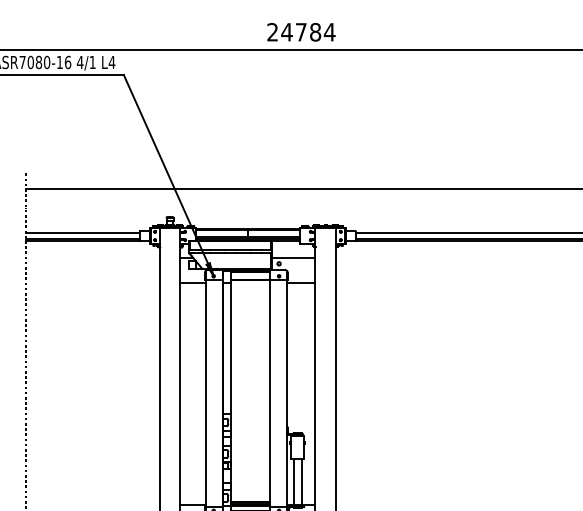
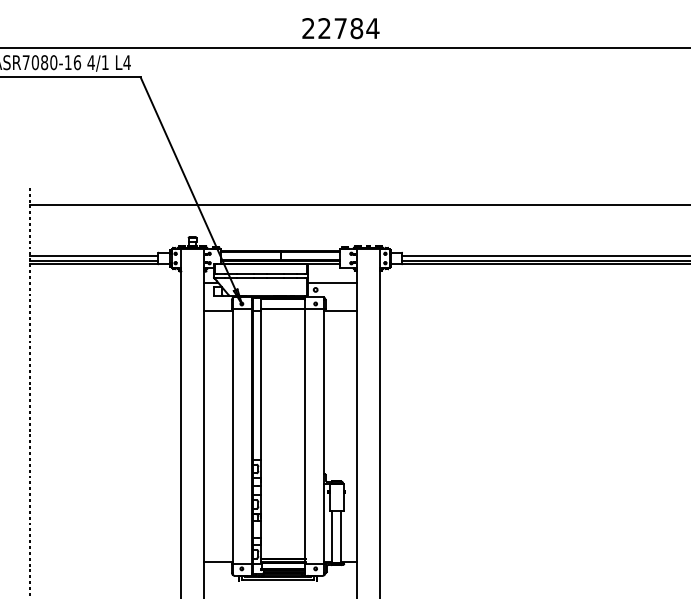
text: (286, 32) -> (324, 28), 24784 -> 22784

